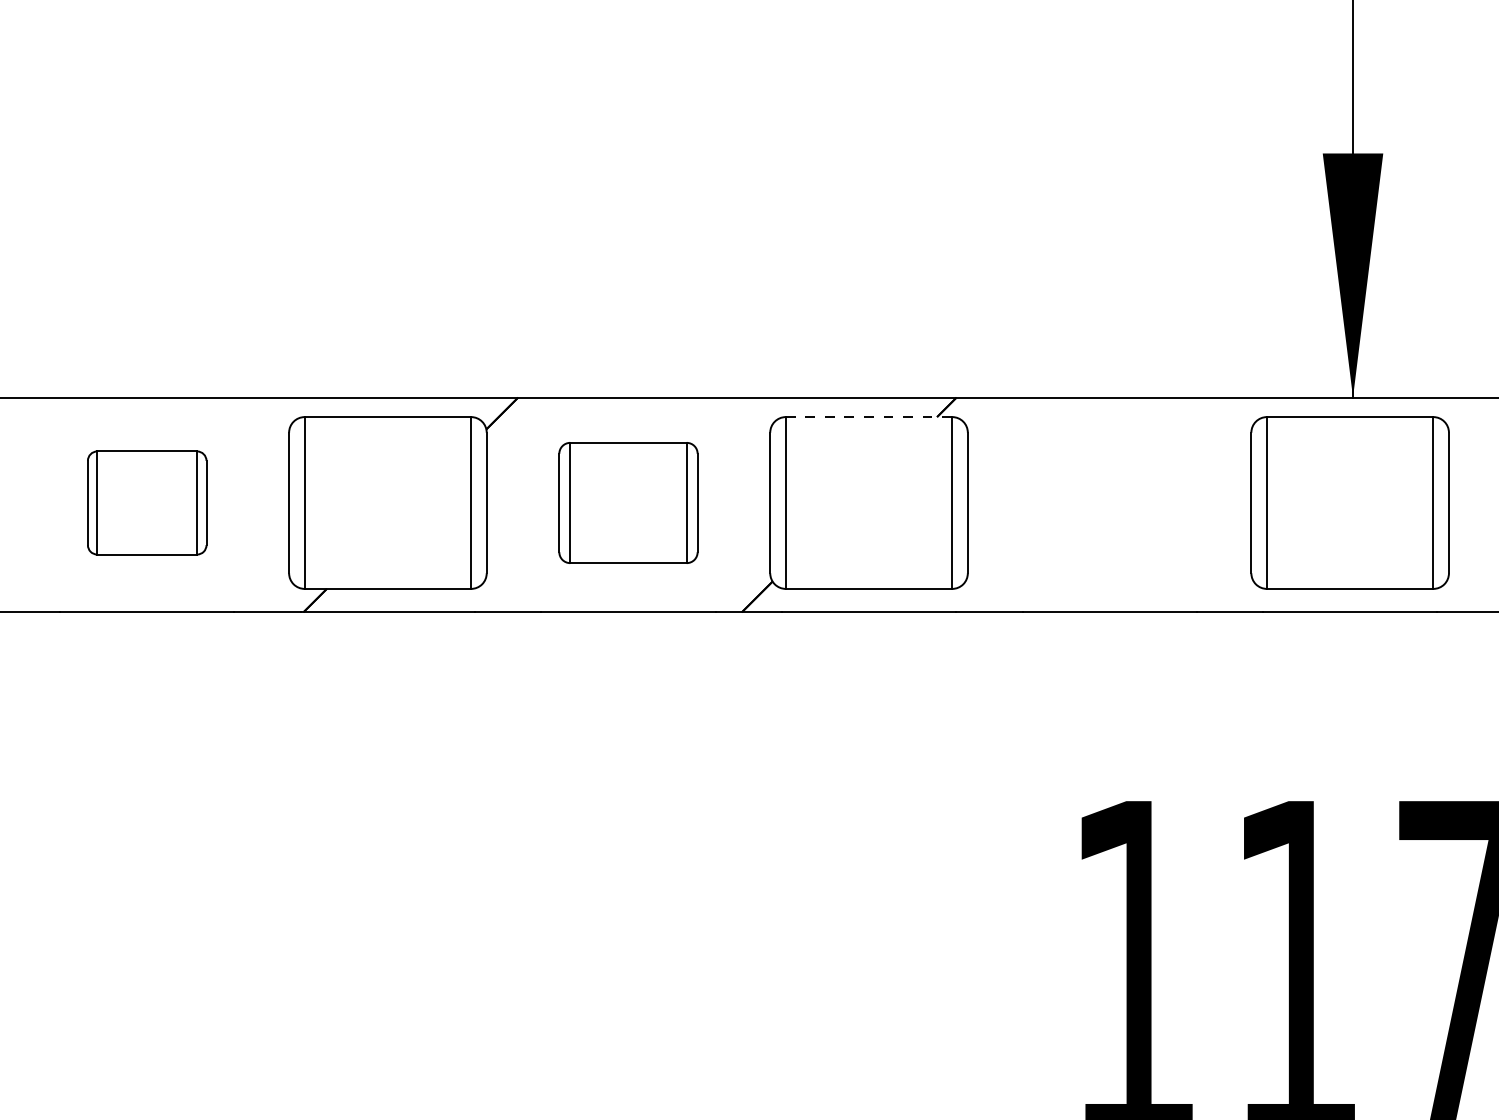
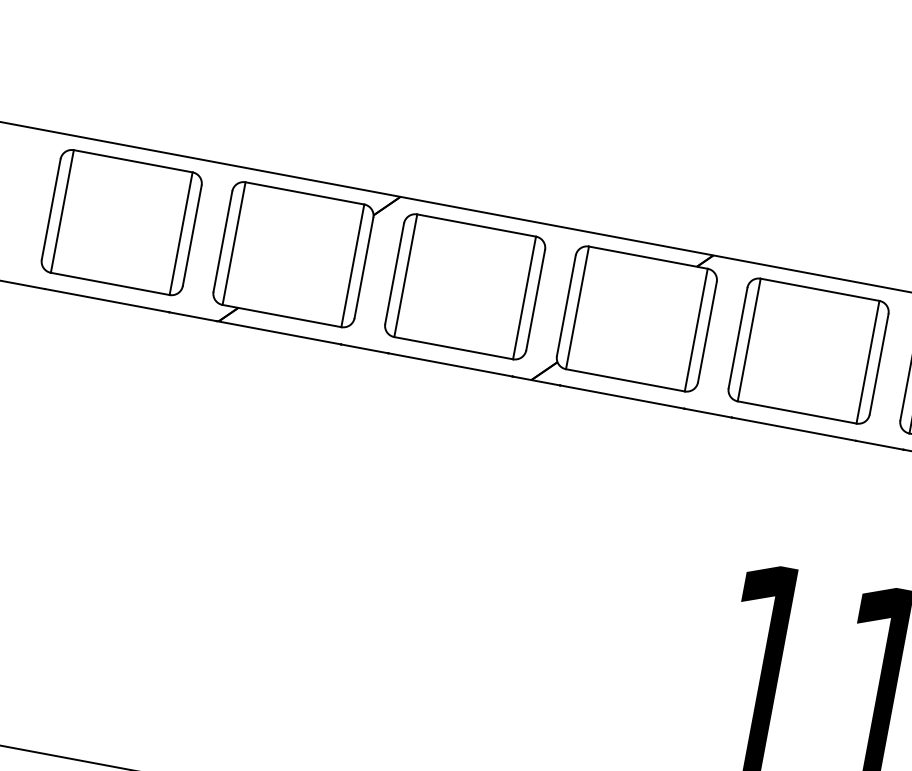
line: (869, 417) -> (648, 258), dashed -> solid
part: (146, 502) -> (121, 222), size x1.67
part: (628, 502) -> (465, 286), size x1.43
part: (1109, 502) -> (808, 350), added

